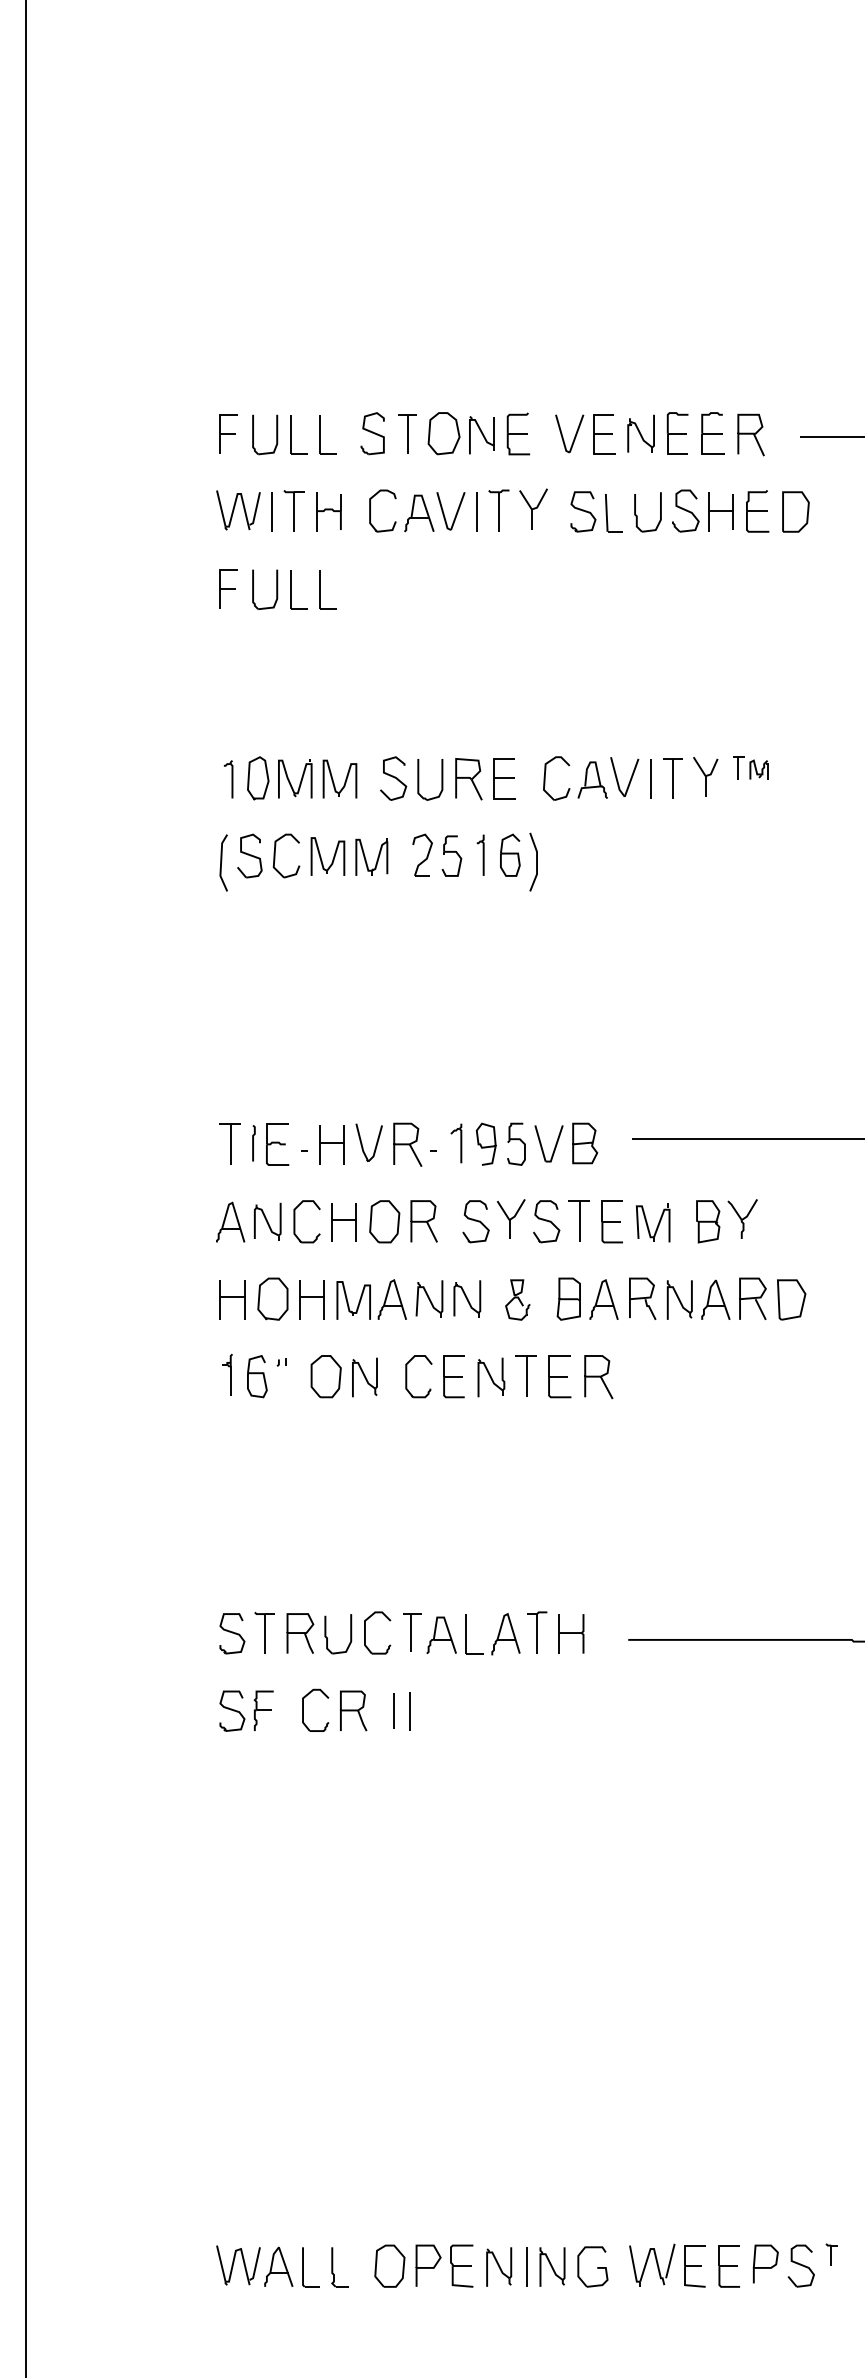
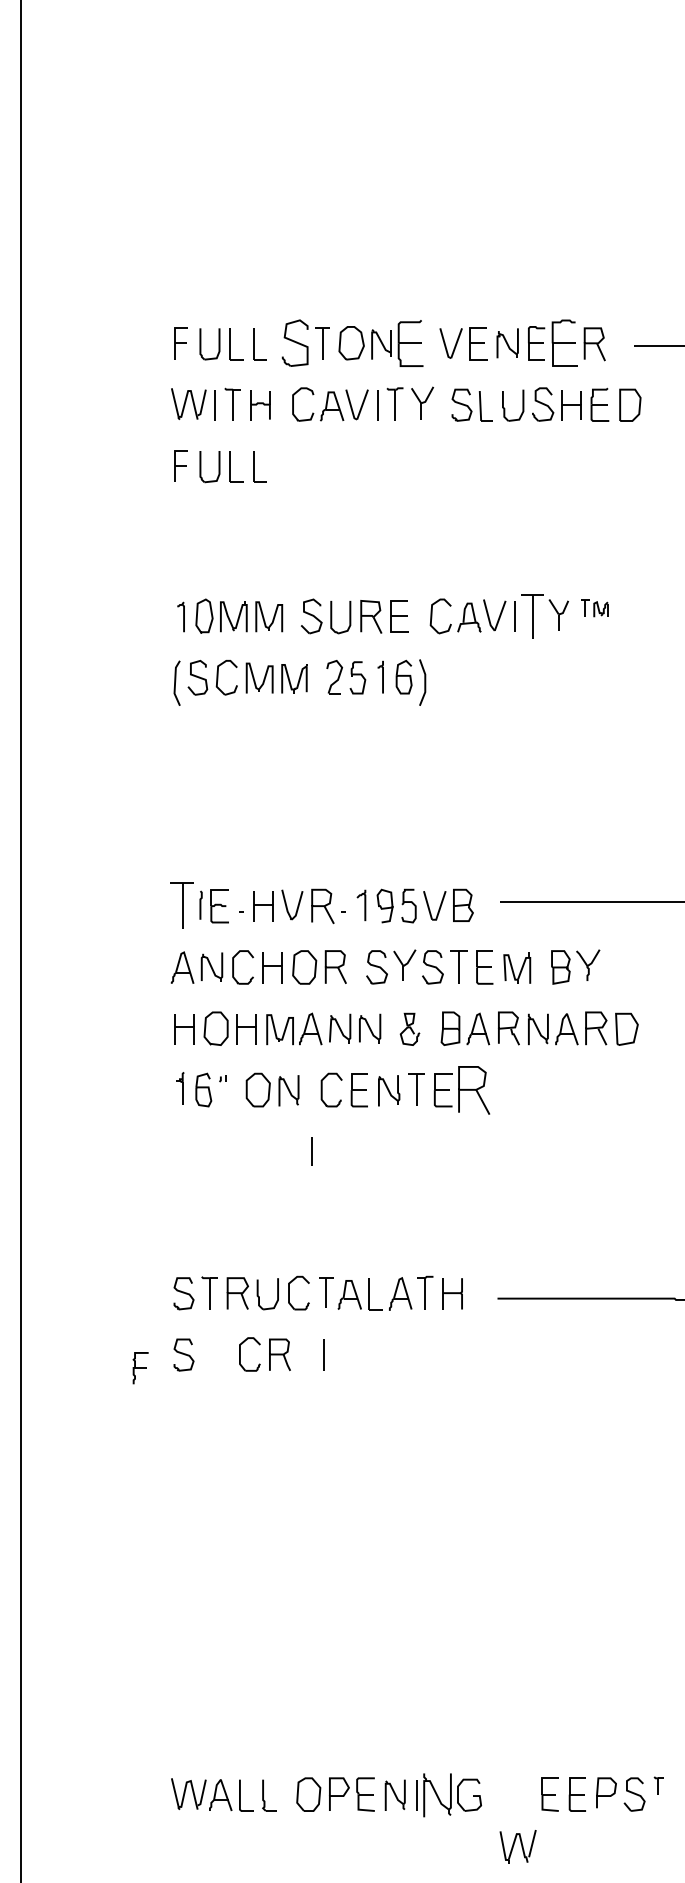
part: (372, 433) -> (294, 343), size x1.4
part: (518, 433) -> (410, 343), size x1.4
part: (712, 433) -> (564, 343), size x1.4
part: (672, 778) -> (532, 616), size x1.4
part: (229, 1143) -> (181, 905), size x1.4
part: (598, 1377) -> (473, 1090), size x1.4
part: (263, 1710) -> (140, 1367), moved
line: (393, 1710) -> (311, 1150), moved
part: (652, 2264) -> (518, 1846), moved
part: (552, 2266) -> (437, 1794), size x1.4

